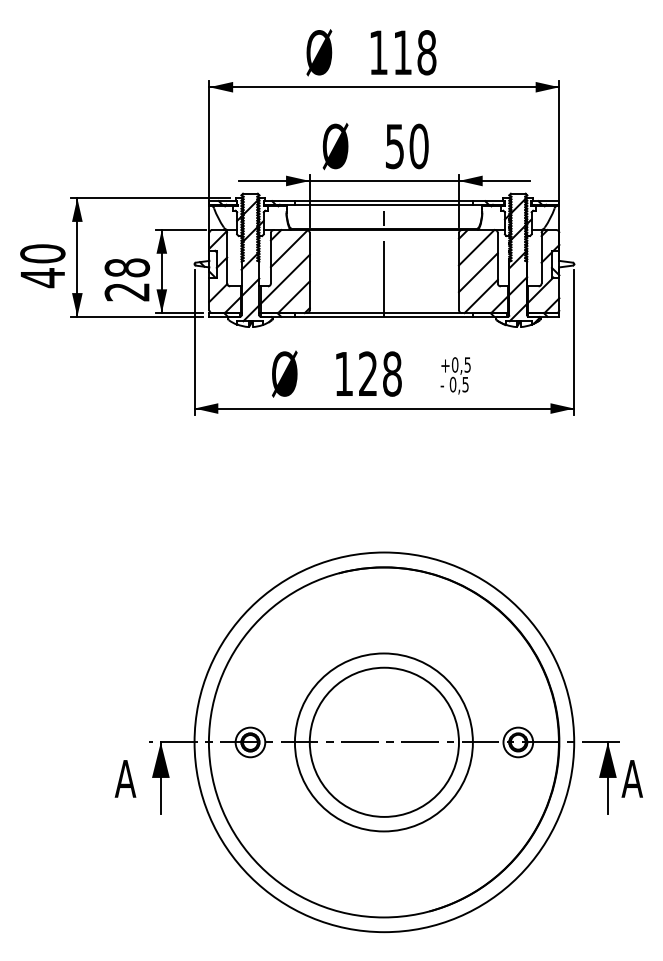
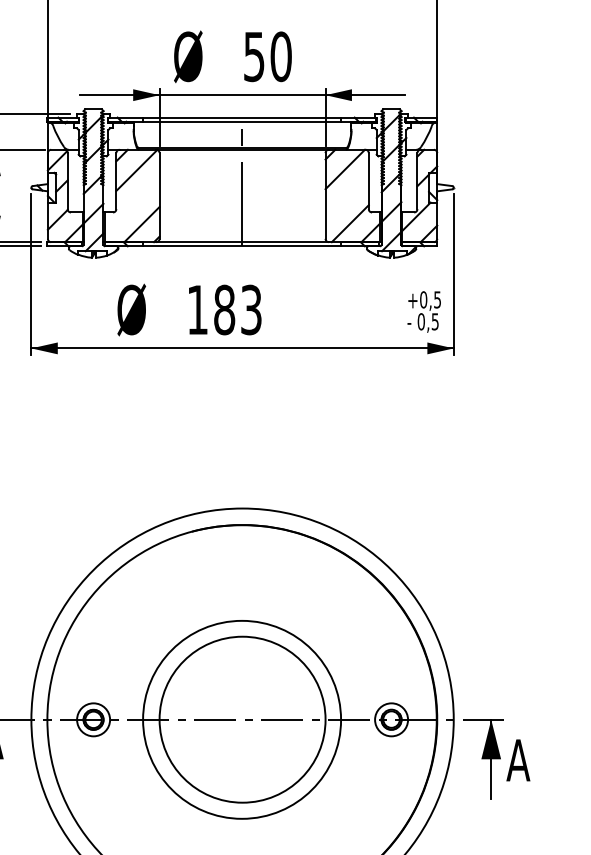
line: (477, 272) -> (346, 197), removed
line: (284, 279) -> (131, 204), removed
text: (379, 373) -> (237, 309), 128 -> 183
text: (455, 375) -> (424, 311), moved

